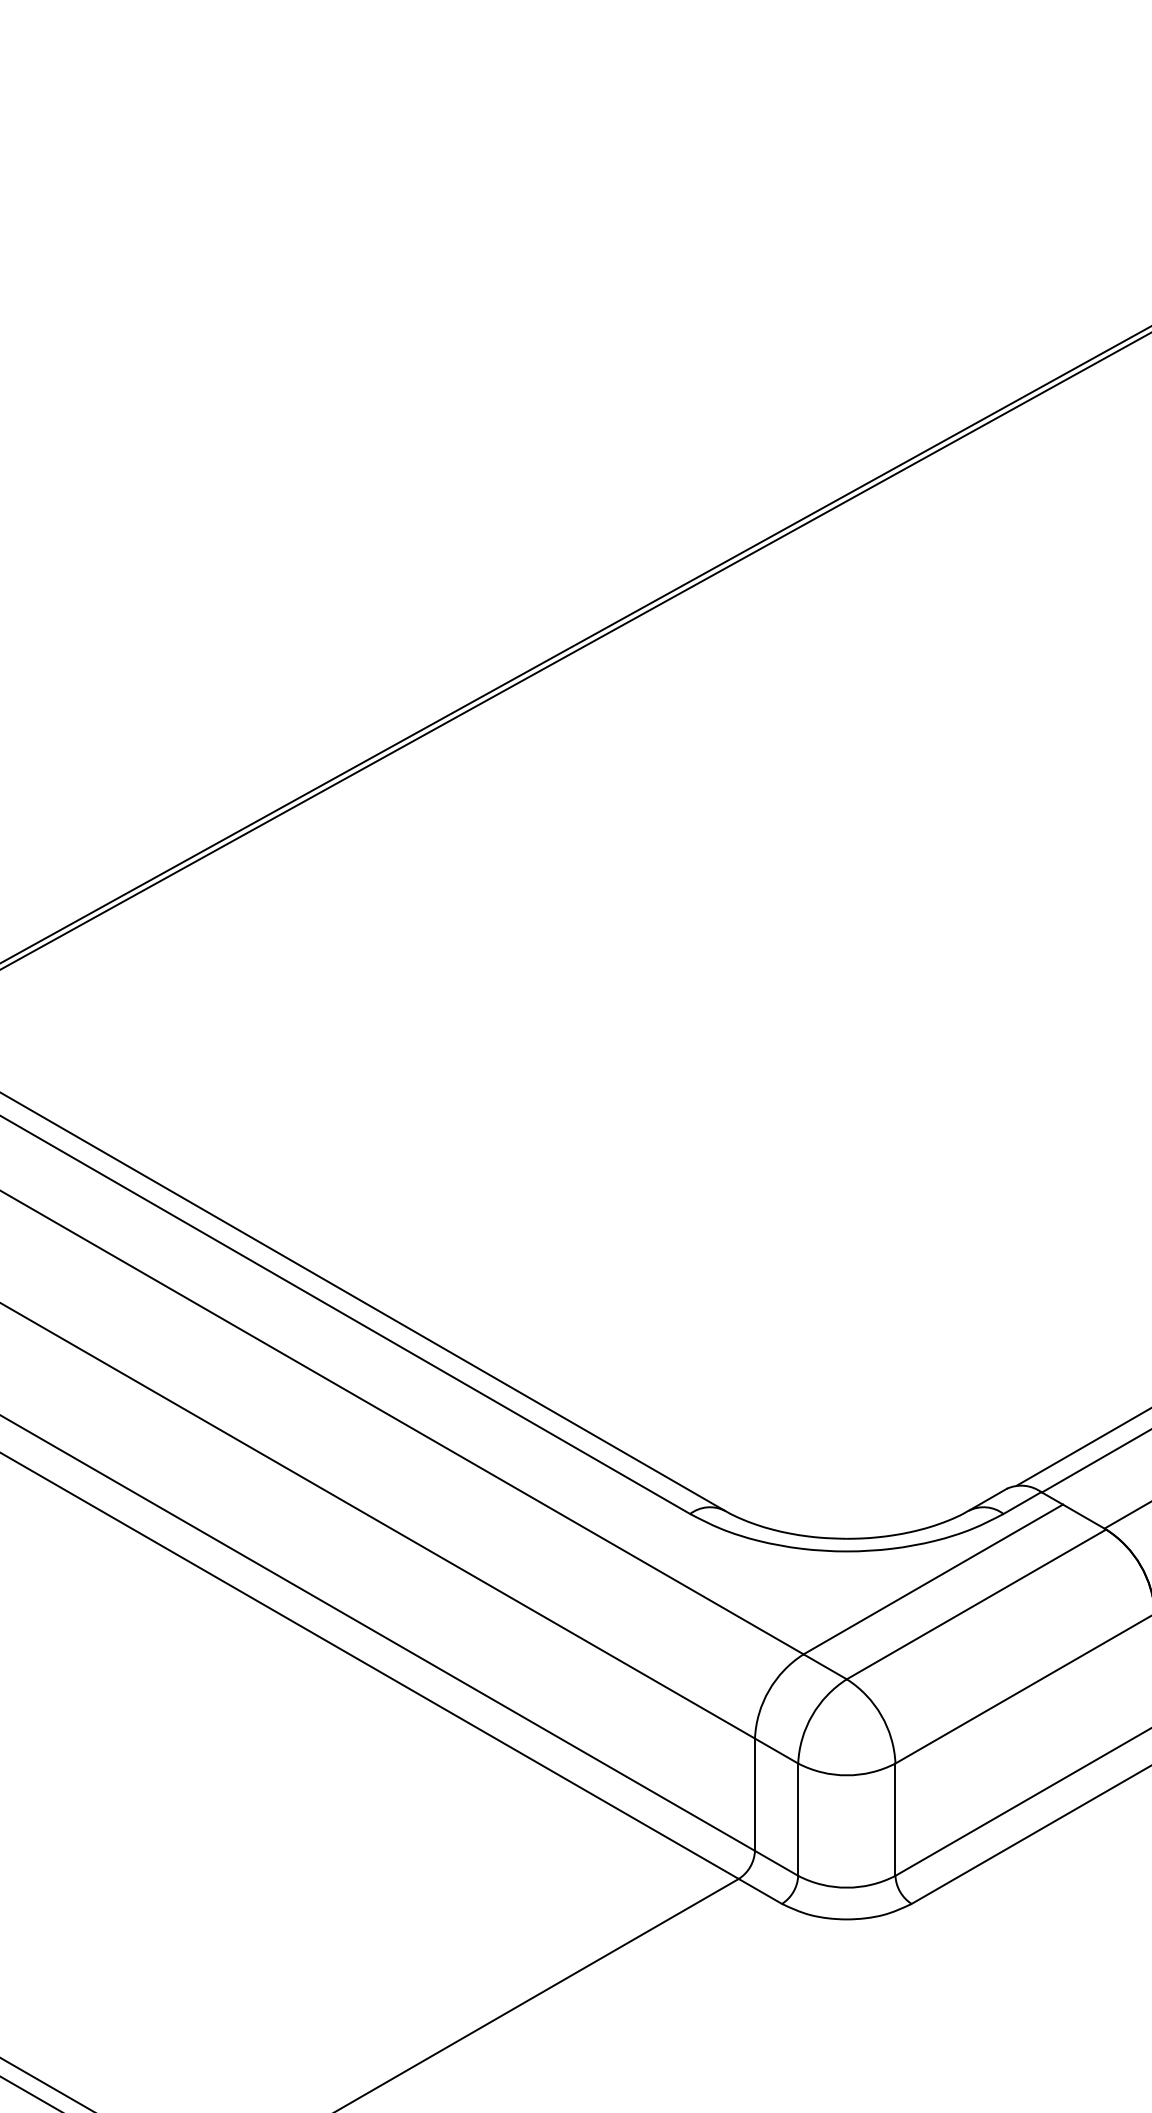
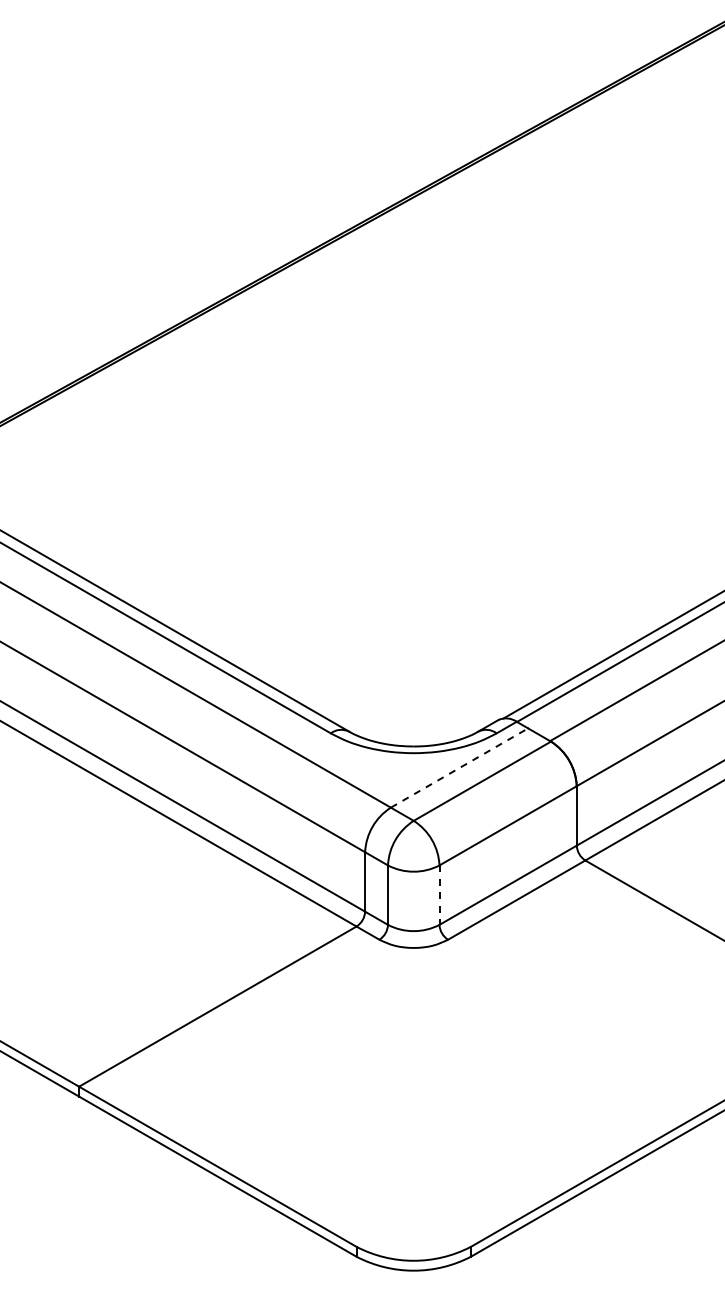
line: (933, 1578) -> (459, 767), solid -> dashed
line: (895, 1820) -> (439, 895), solid -> dashed

